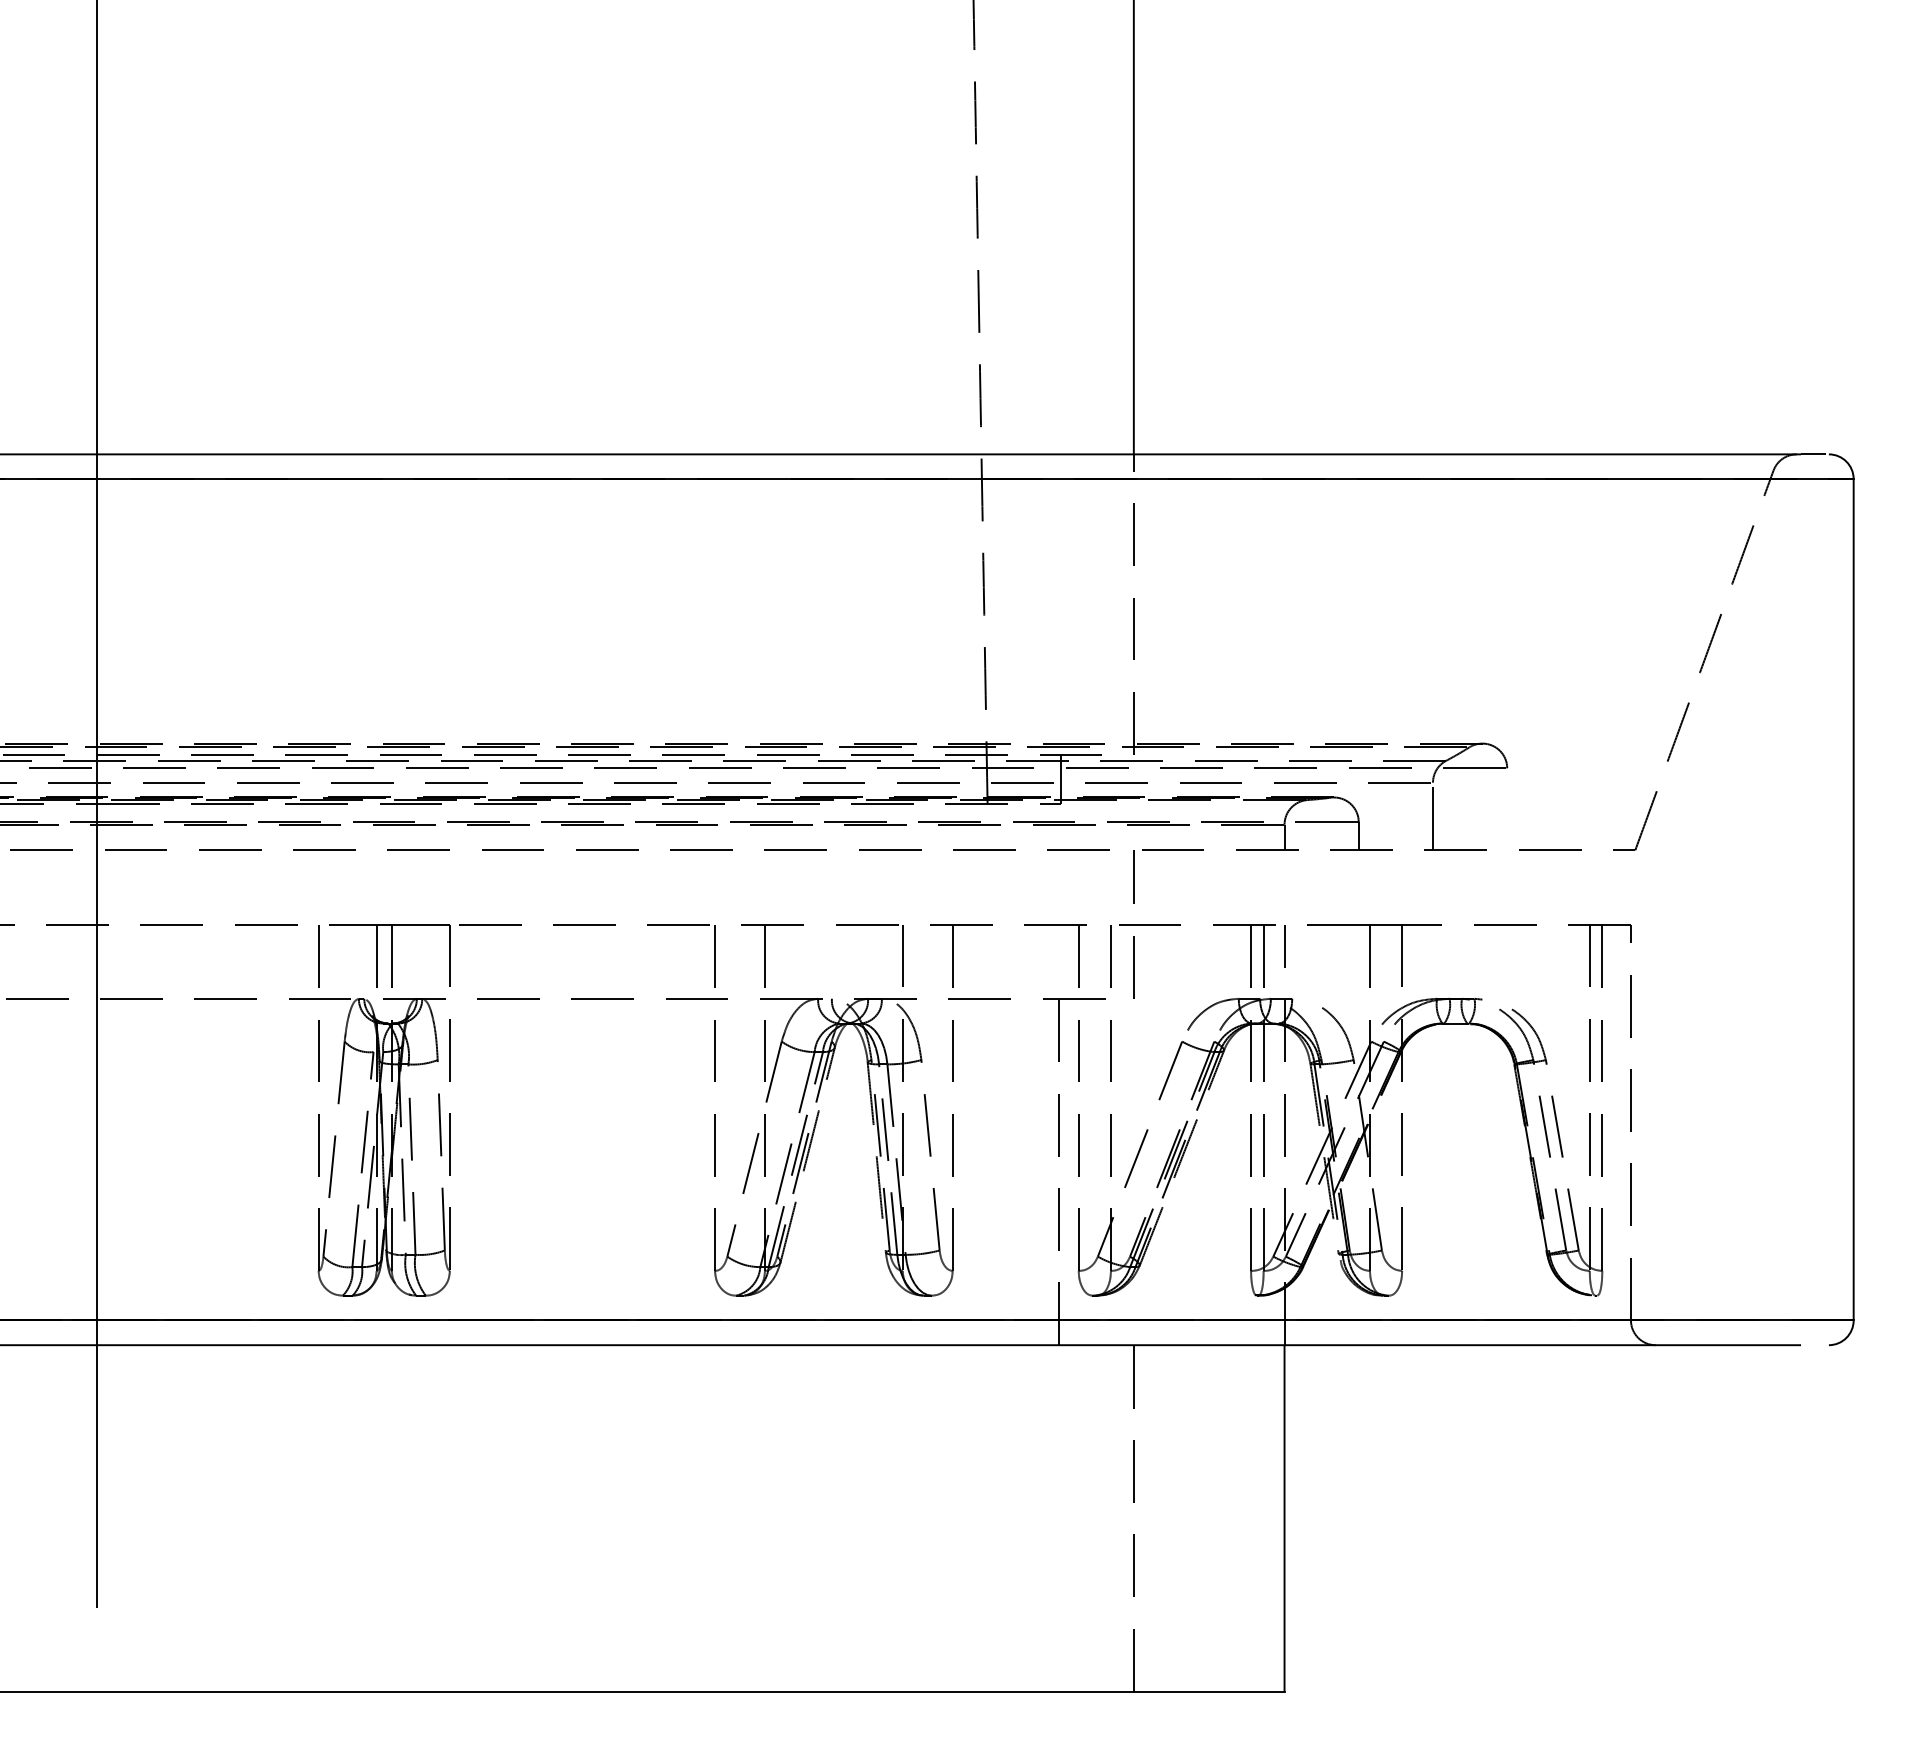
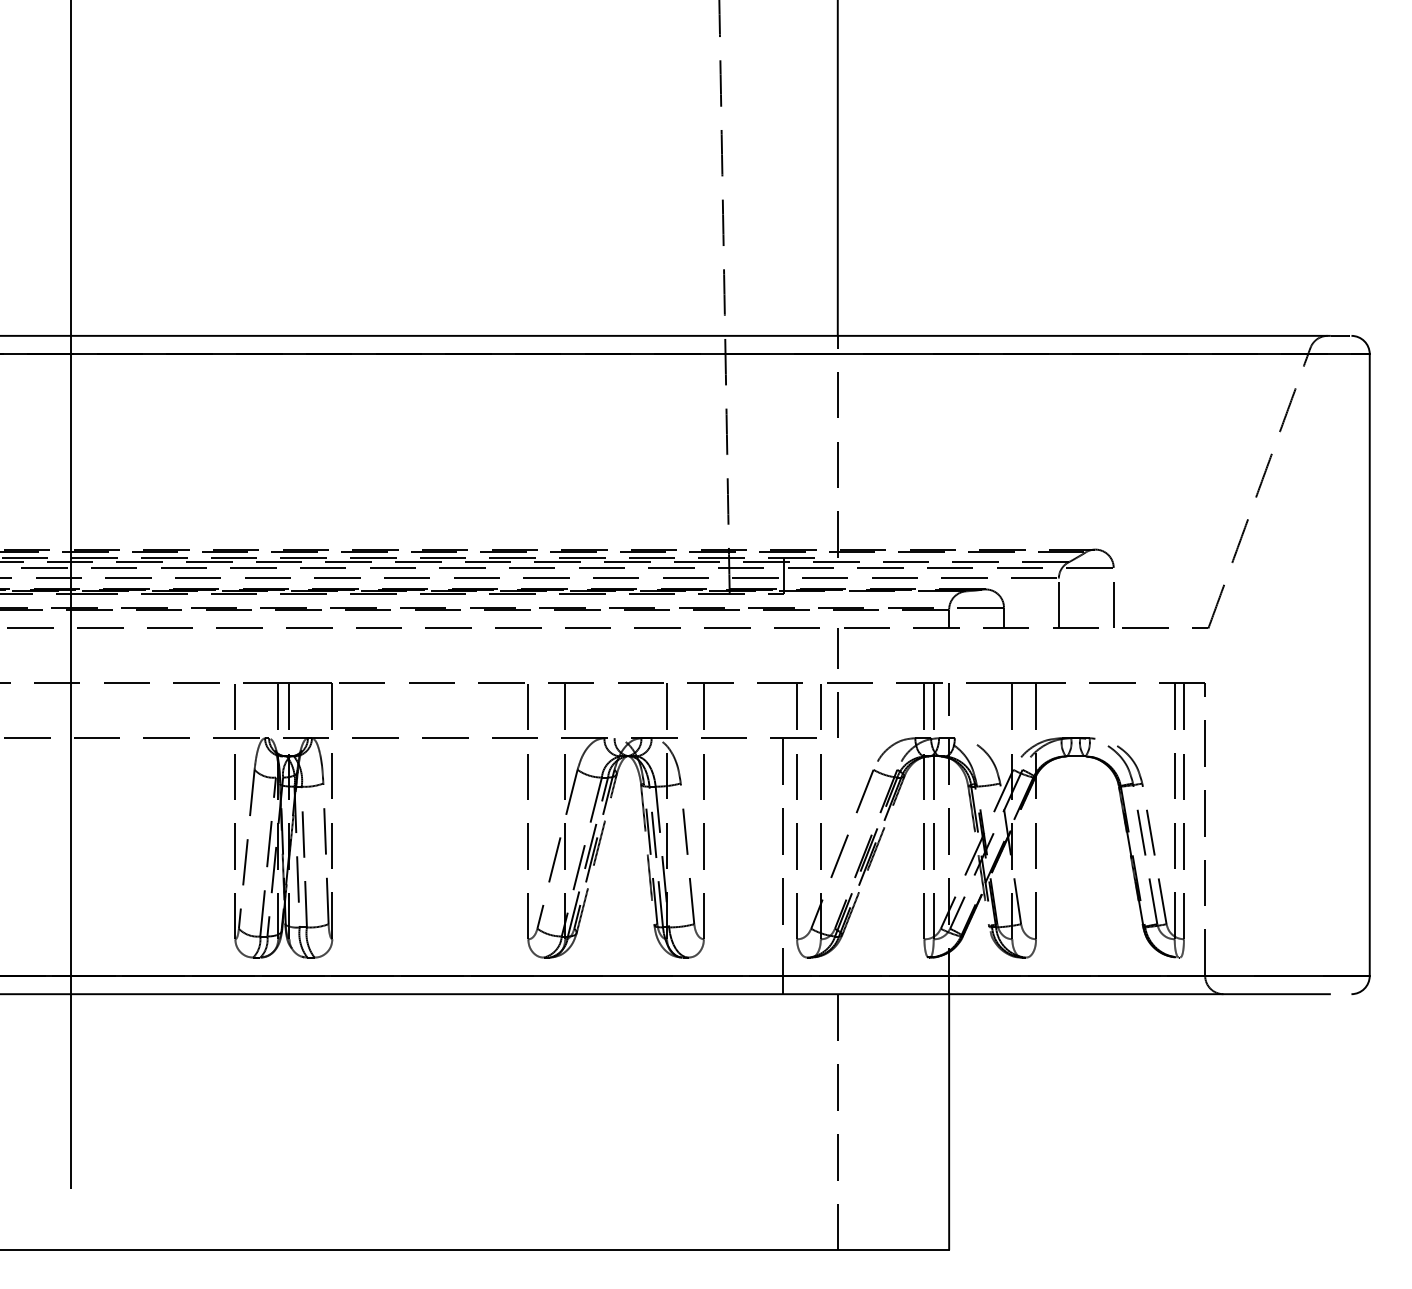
line: (1506, 818) -> (1113, 604), added

